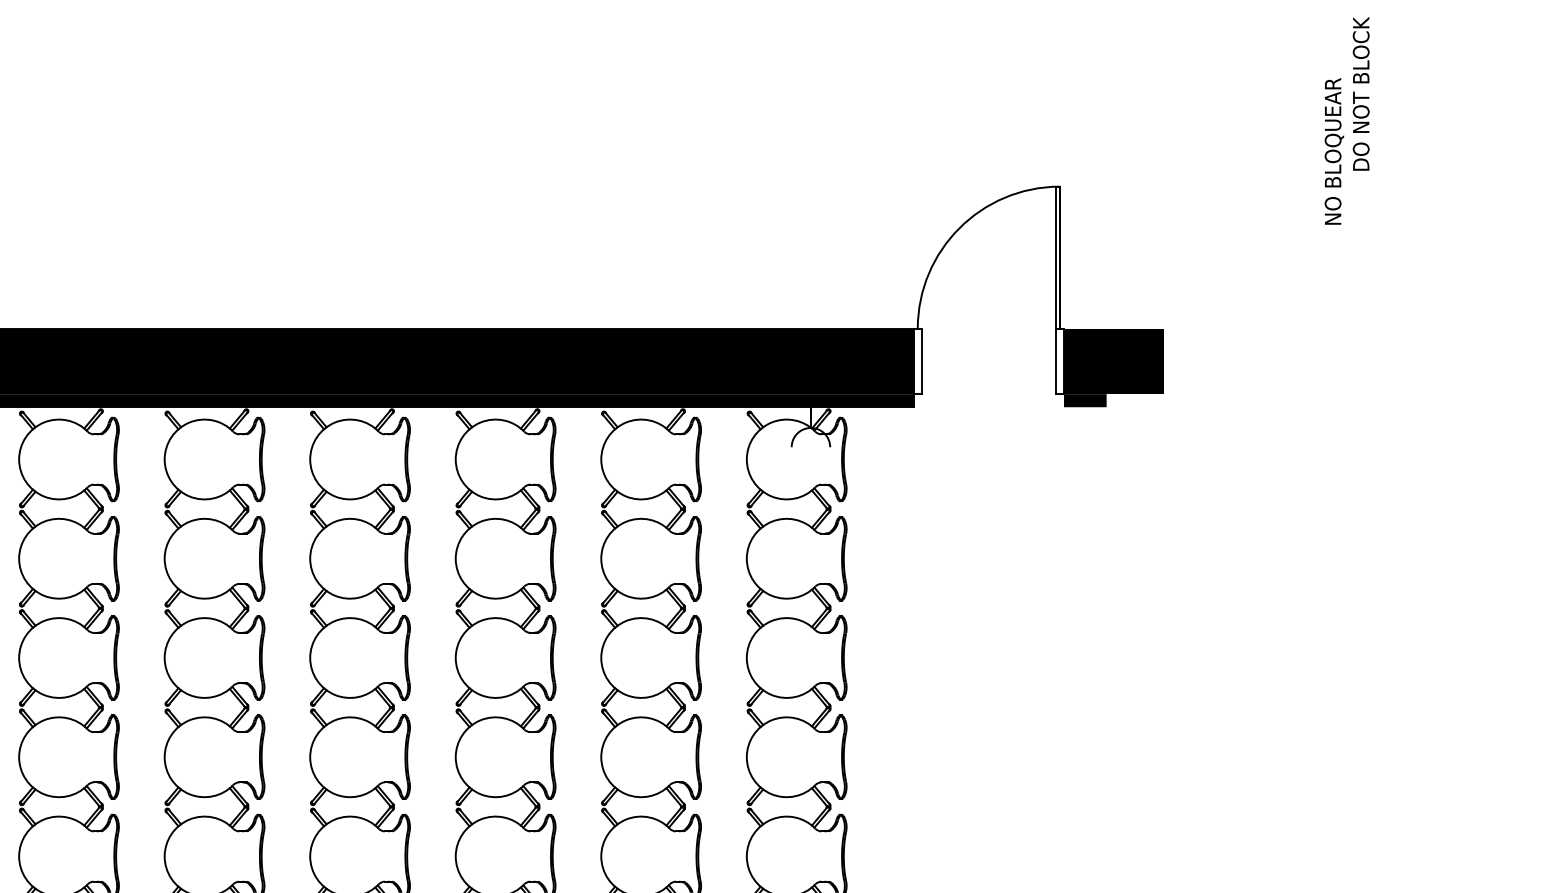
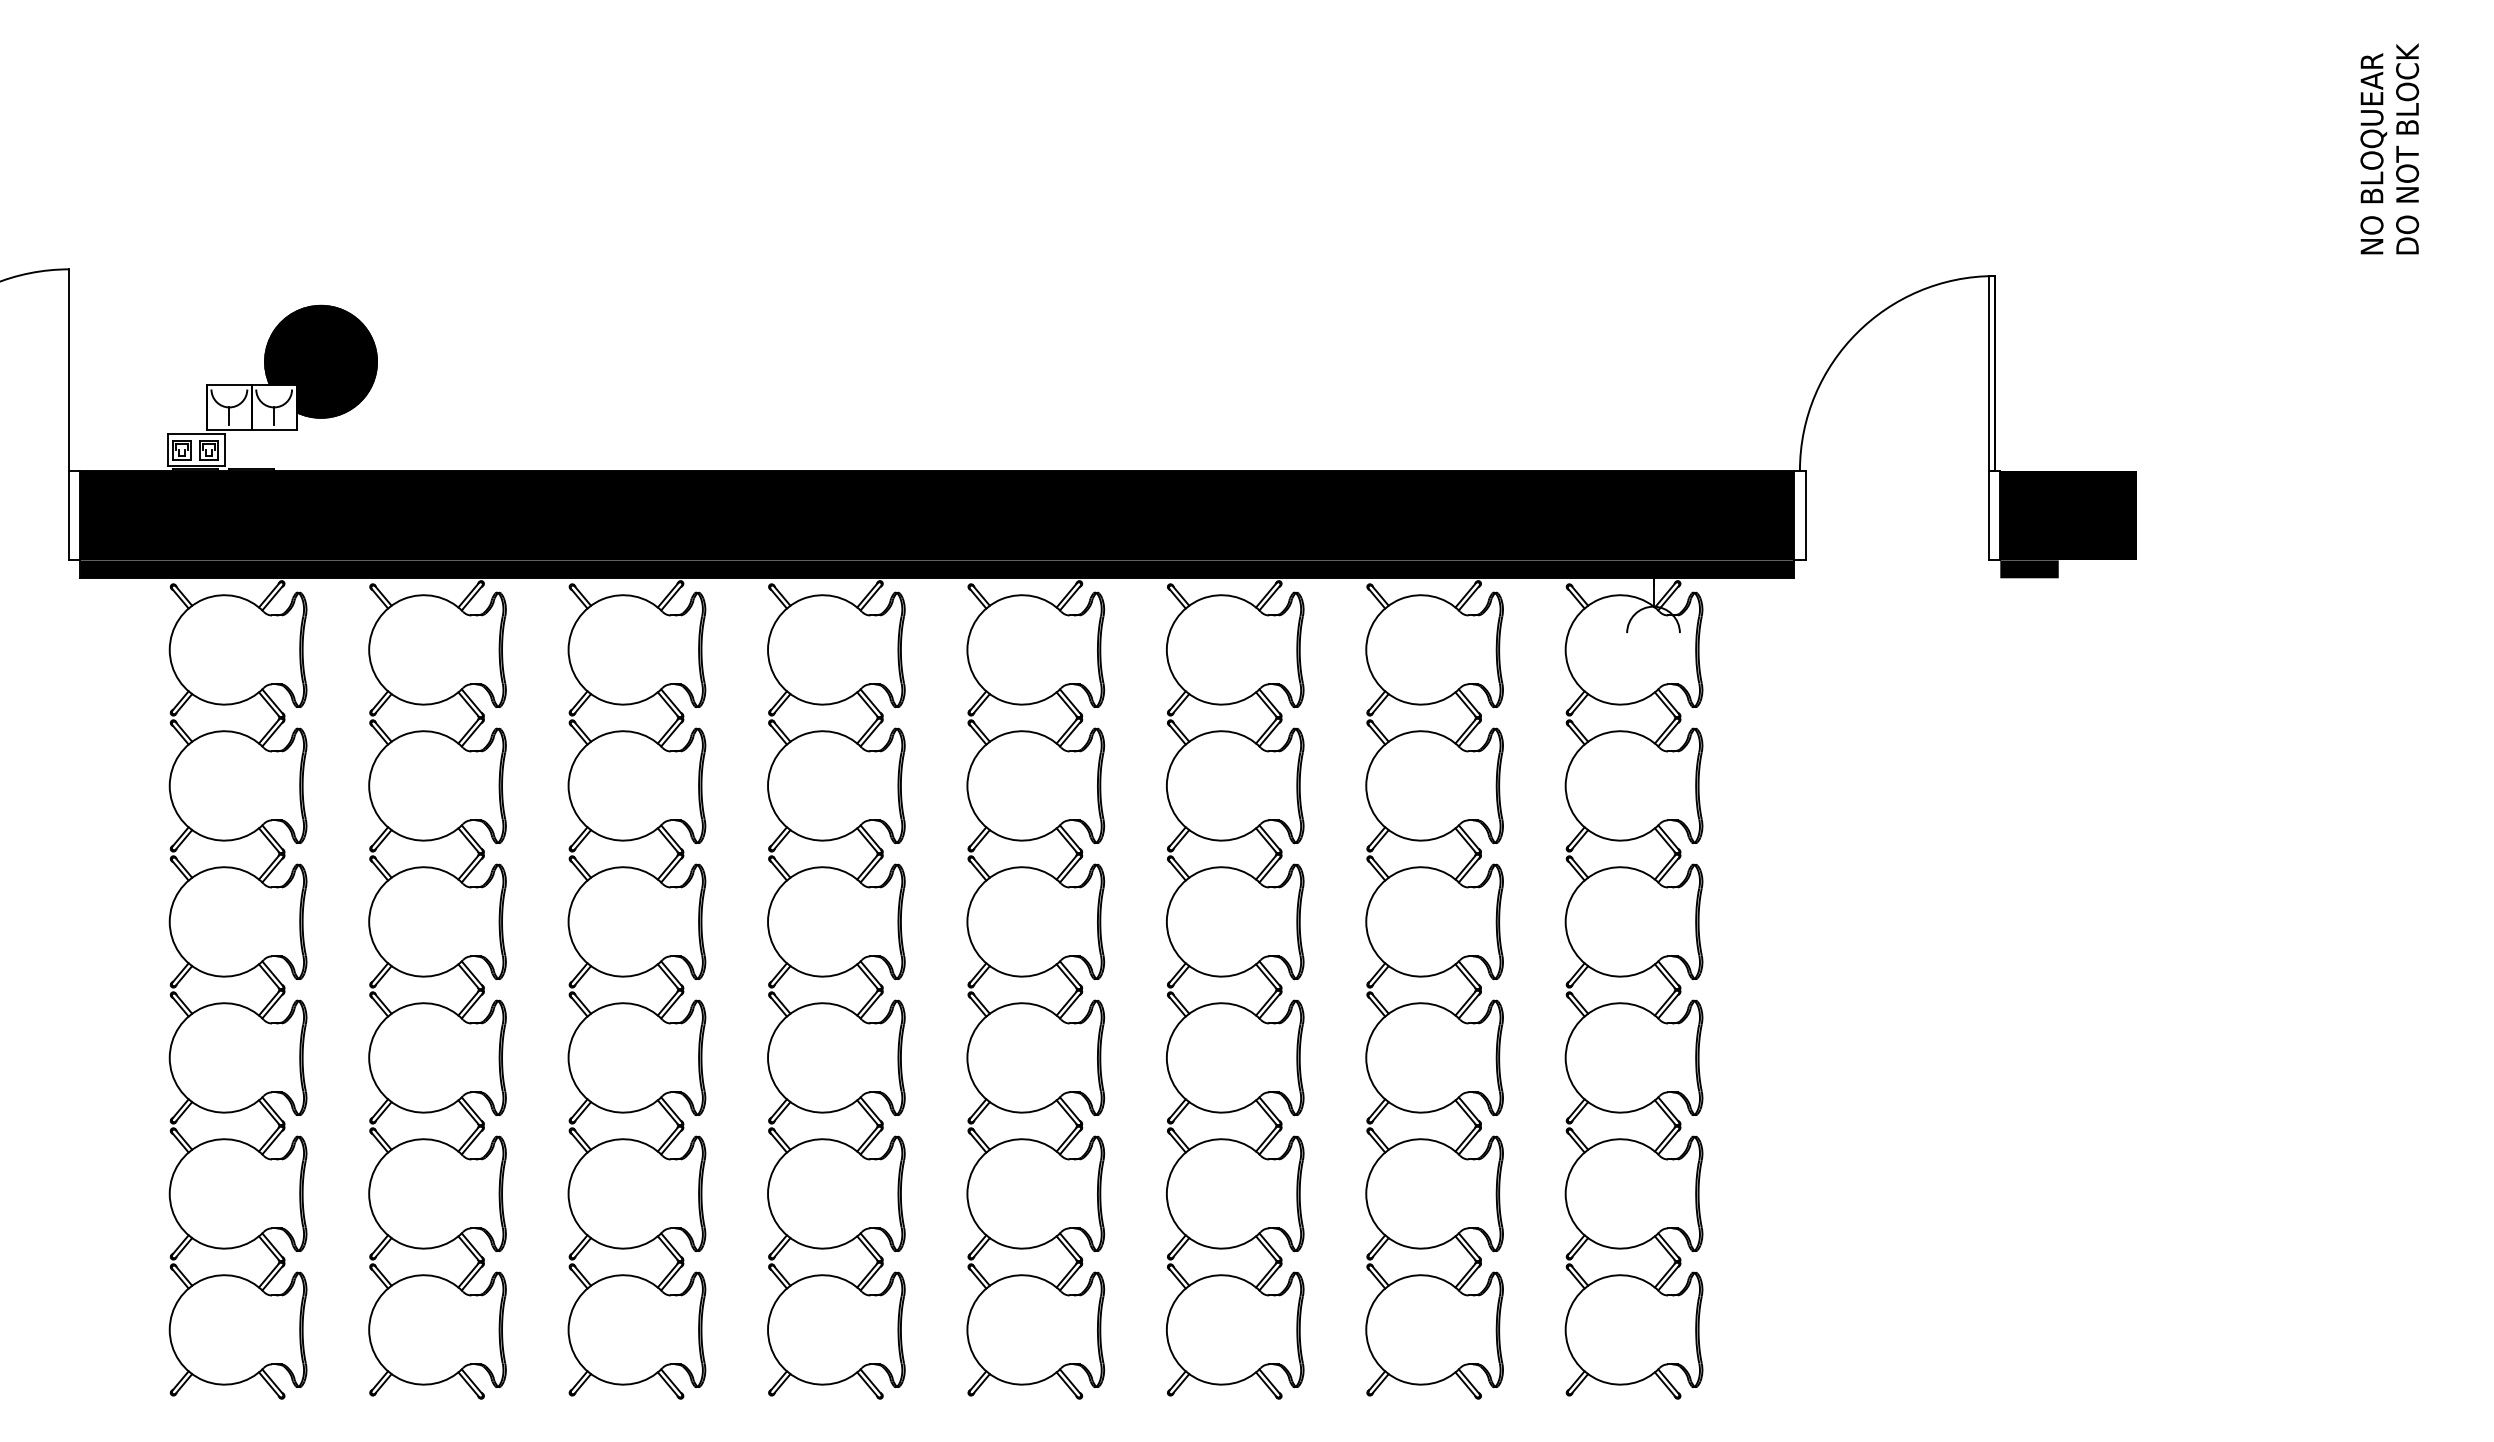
text: (1334, 151) -> (2373, 153), moved

